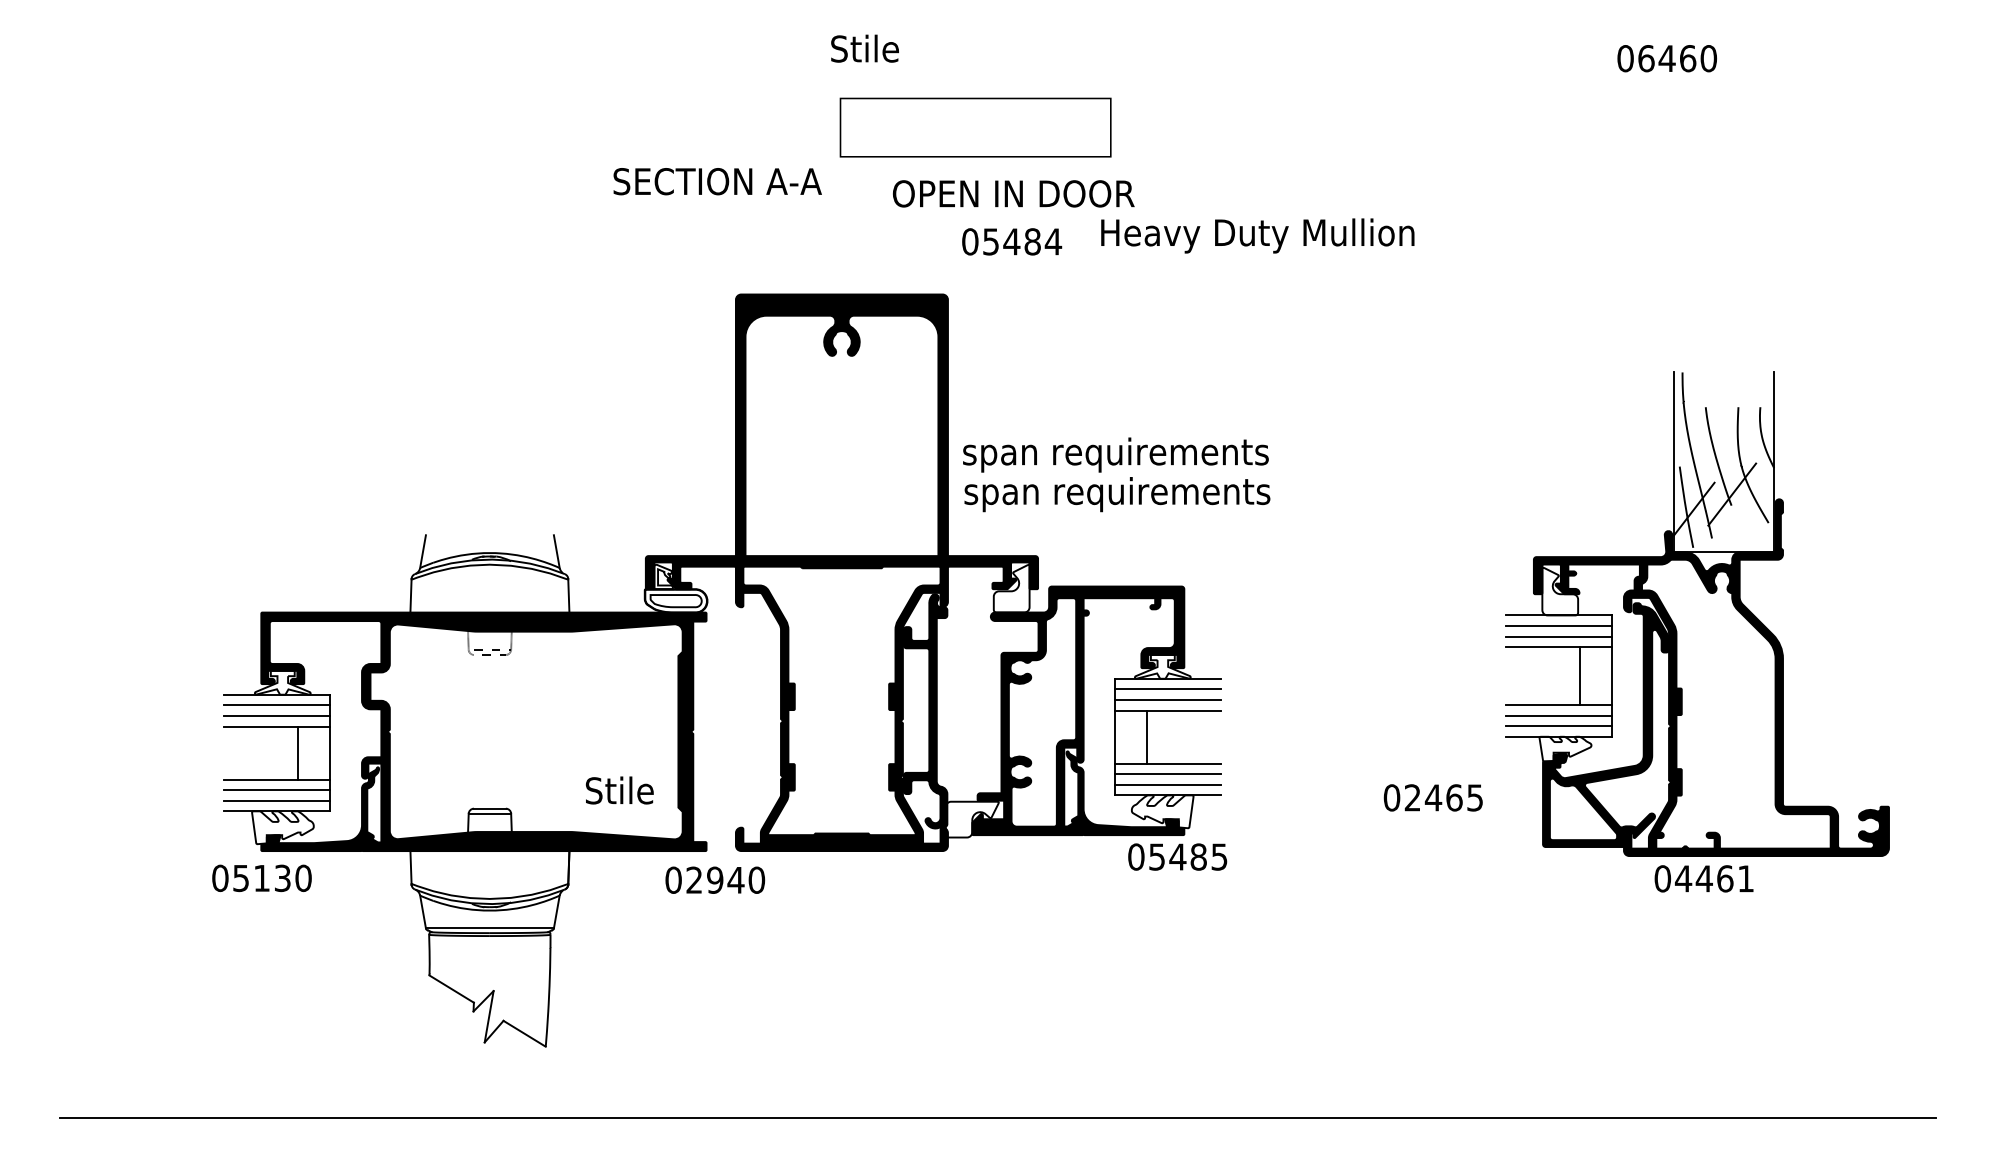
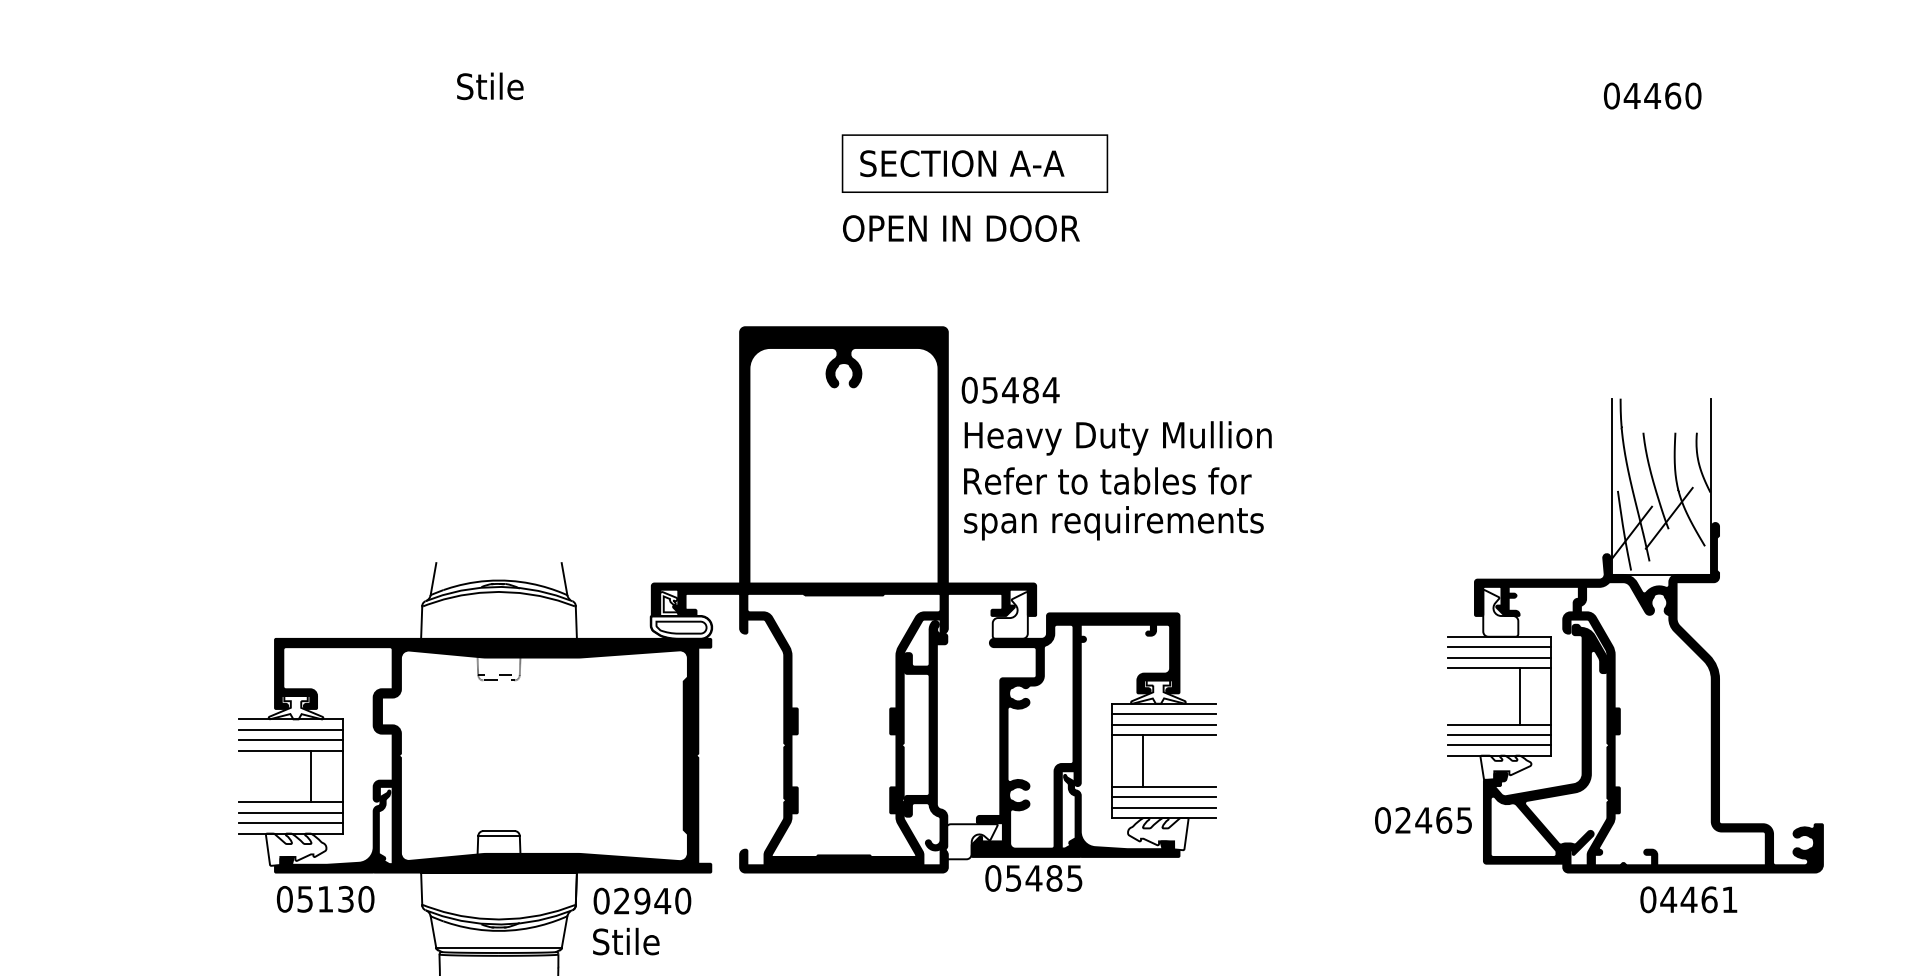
text: (864, 48) -> (489, 86), moved
text: (1645, 58) -> (1631, 95), 06460 -> 04460
text: (717, 181) -> (962, 163), moved
text: (1013, 193) -> (961, 228), moved
text: (1257, 235) -> (1117, 437), moved
text: (1012, 241) -> (1011, 389), moved
text: (1115, 454) -> (1112, 483), span requirements -> Refer to tables for
part: (1697, 613) -> (1635, 634), moved
text: (619, 790) -> (625, 941), moved
text: (1177, 856) -> (1033, 877), moved
text: (261, 878) -> (325, 899), moved
text: (715, 879) -> (642, 900), moved

